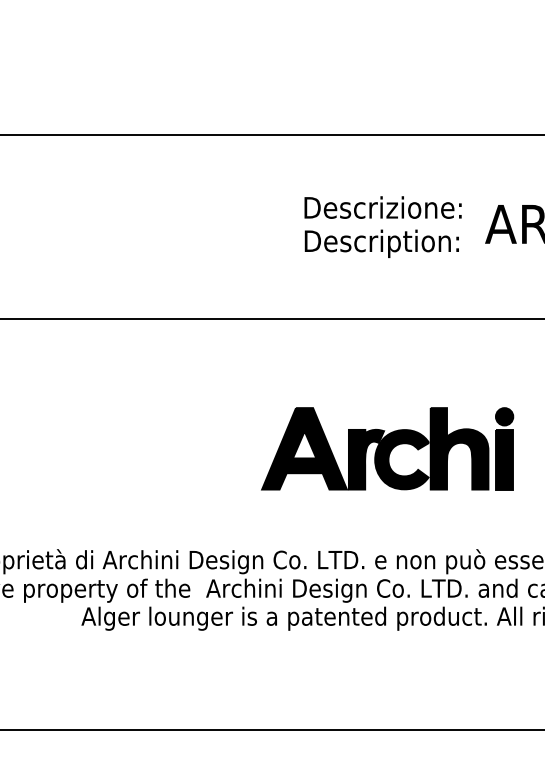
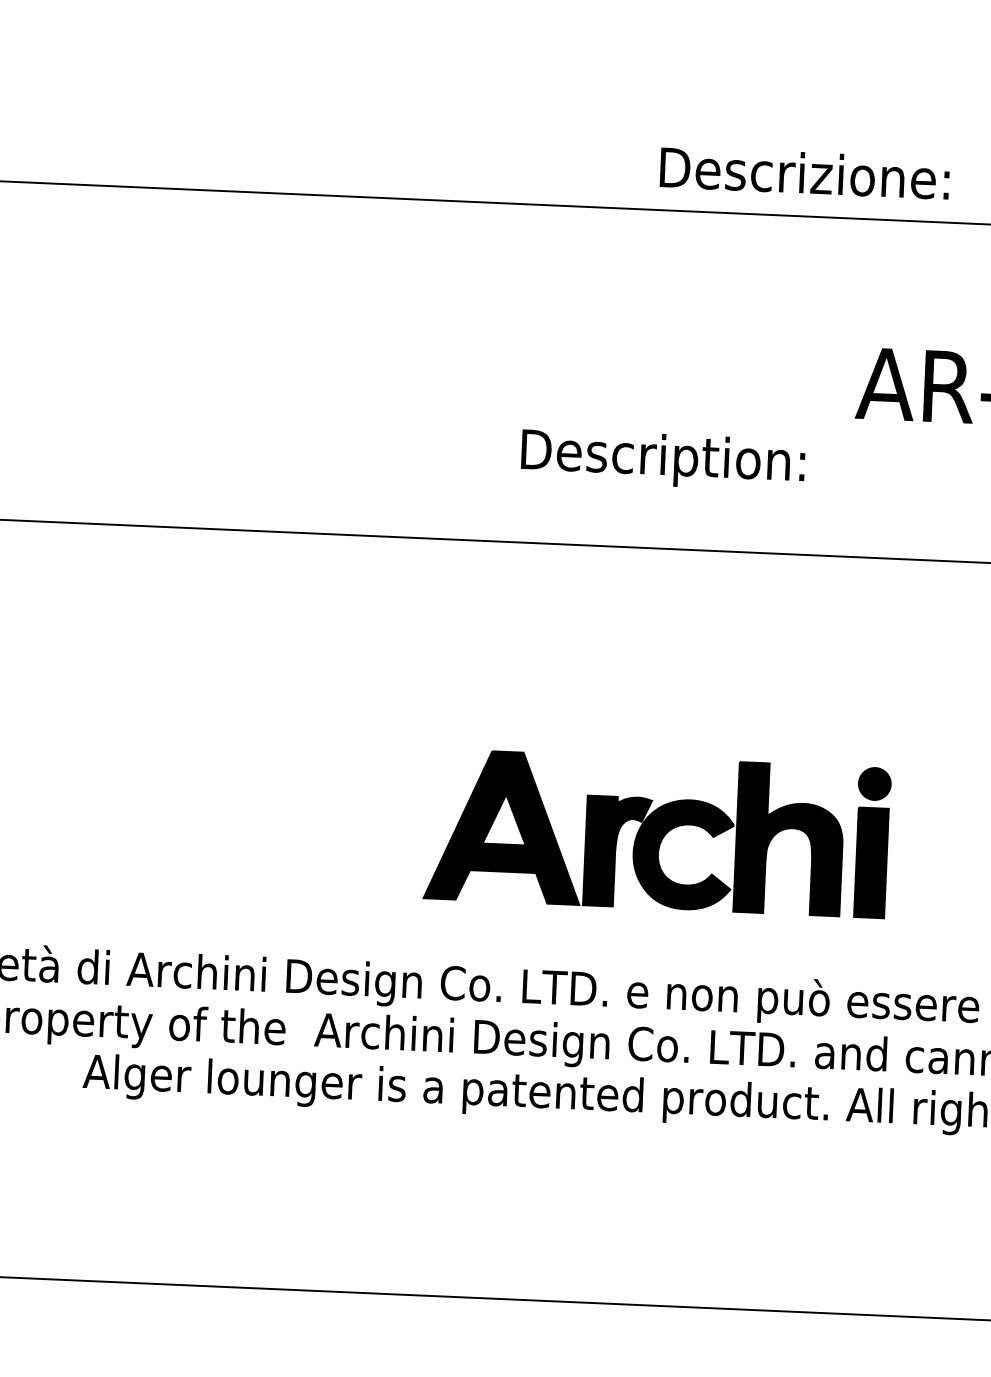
text: (382, 207) -> (803, 172), moved
text: (381, 243) -> (662, 459), moved
part: (387, 448) -> (657, 832), moved

